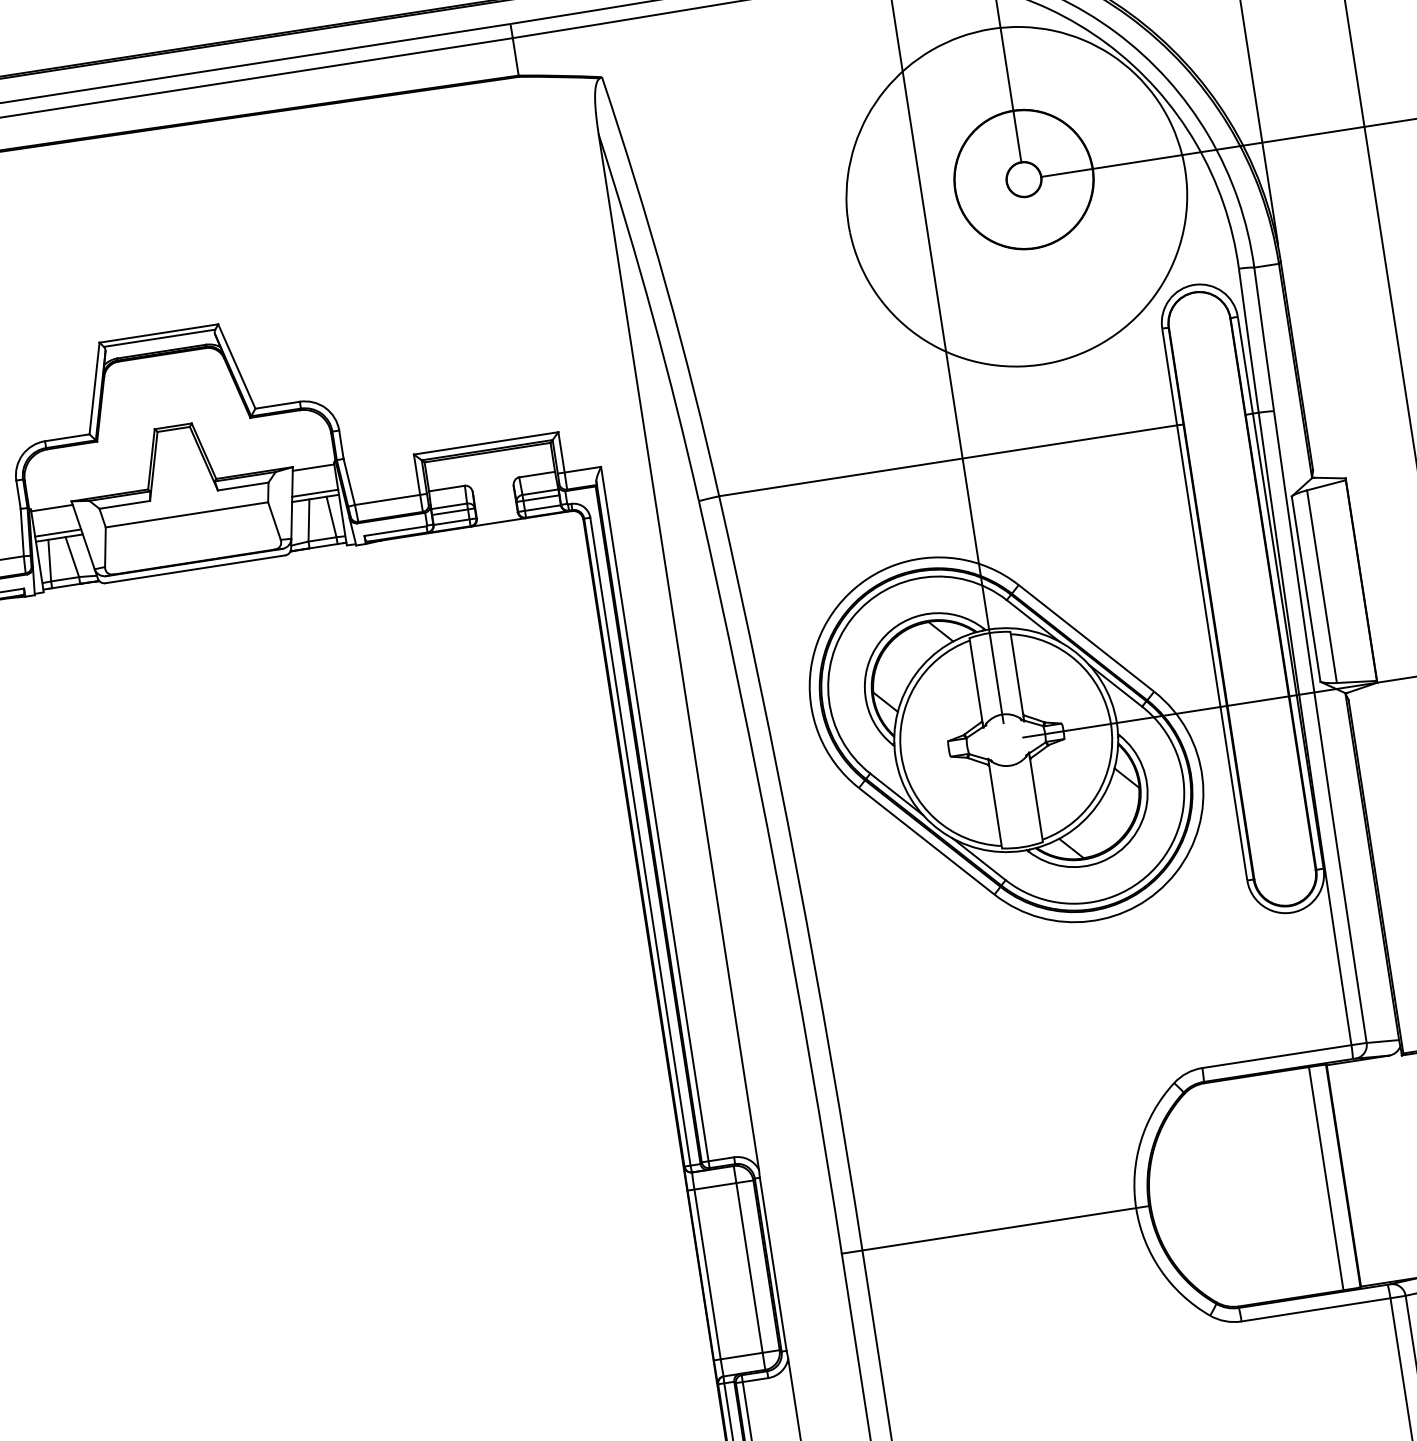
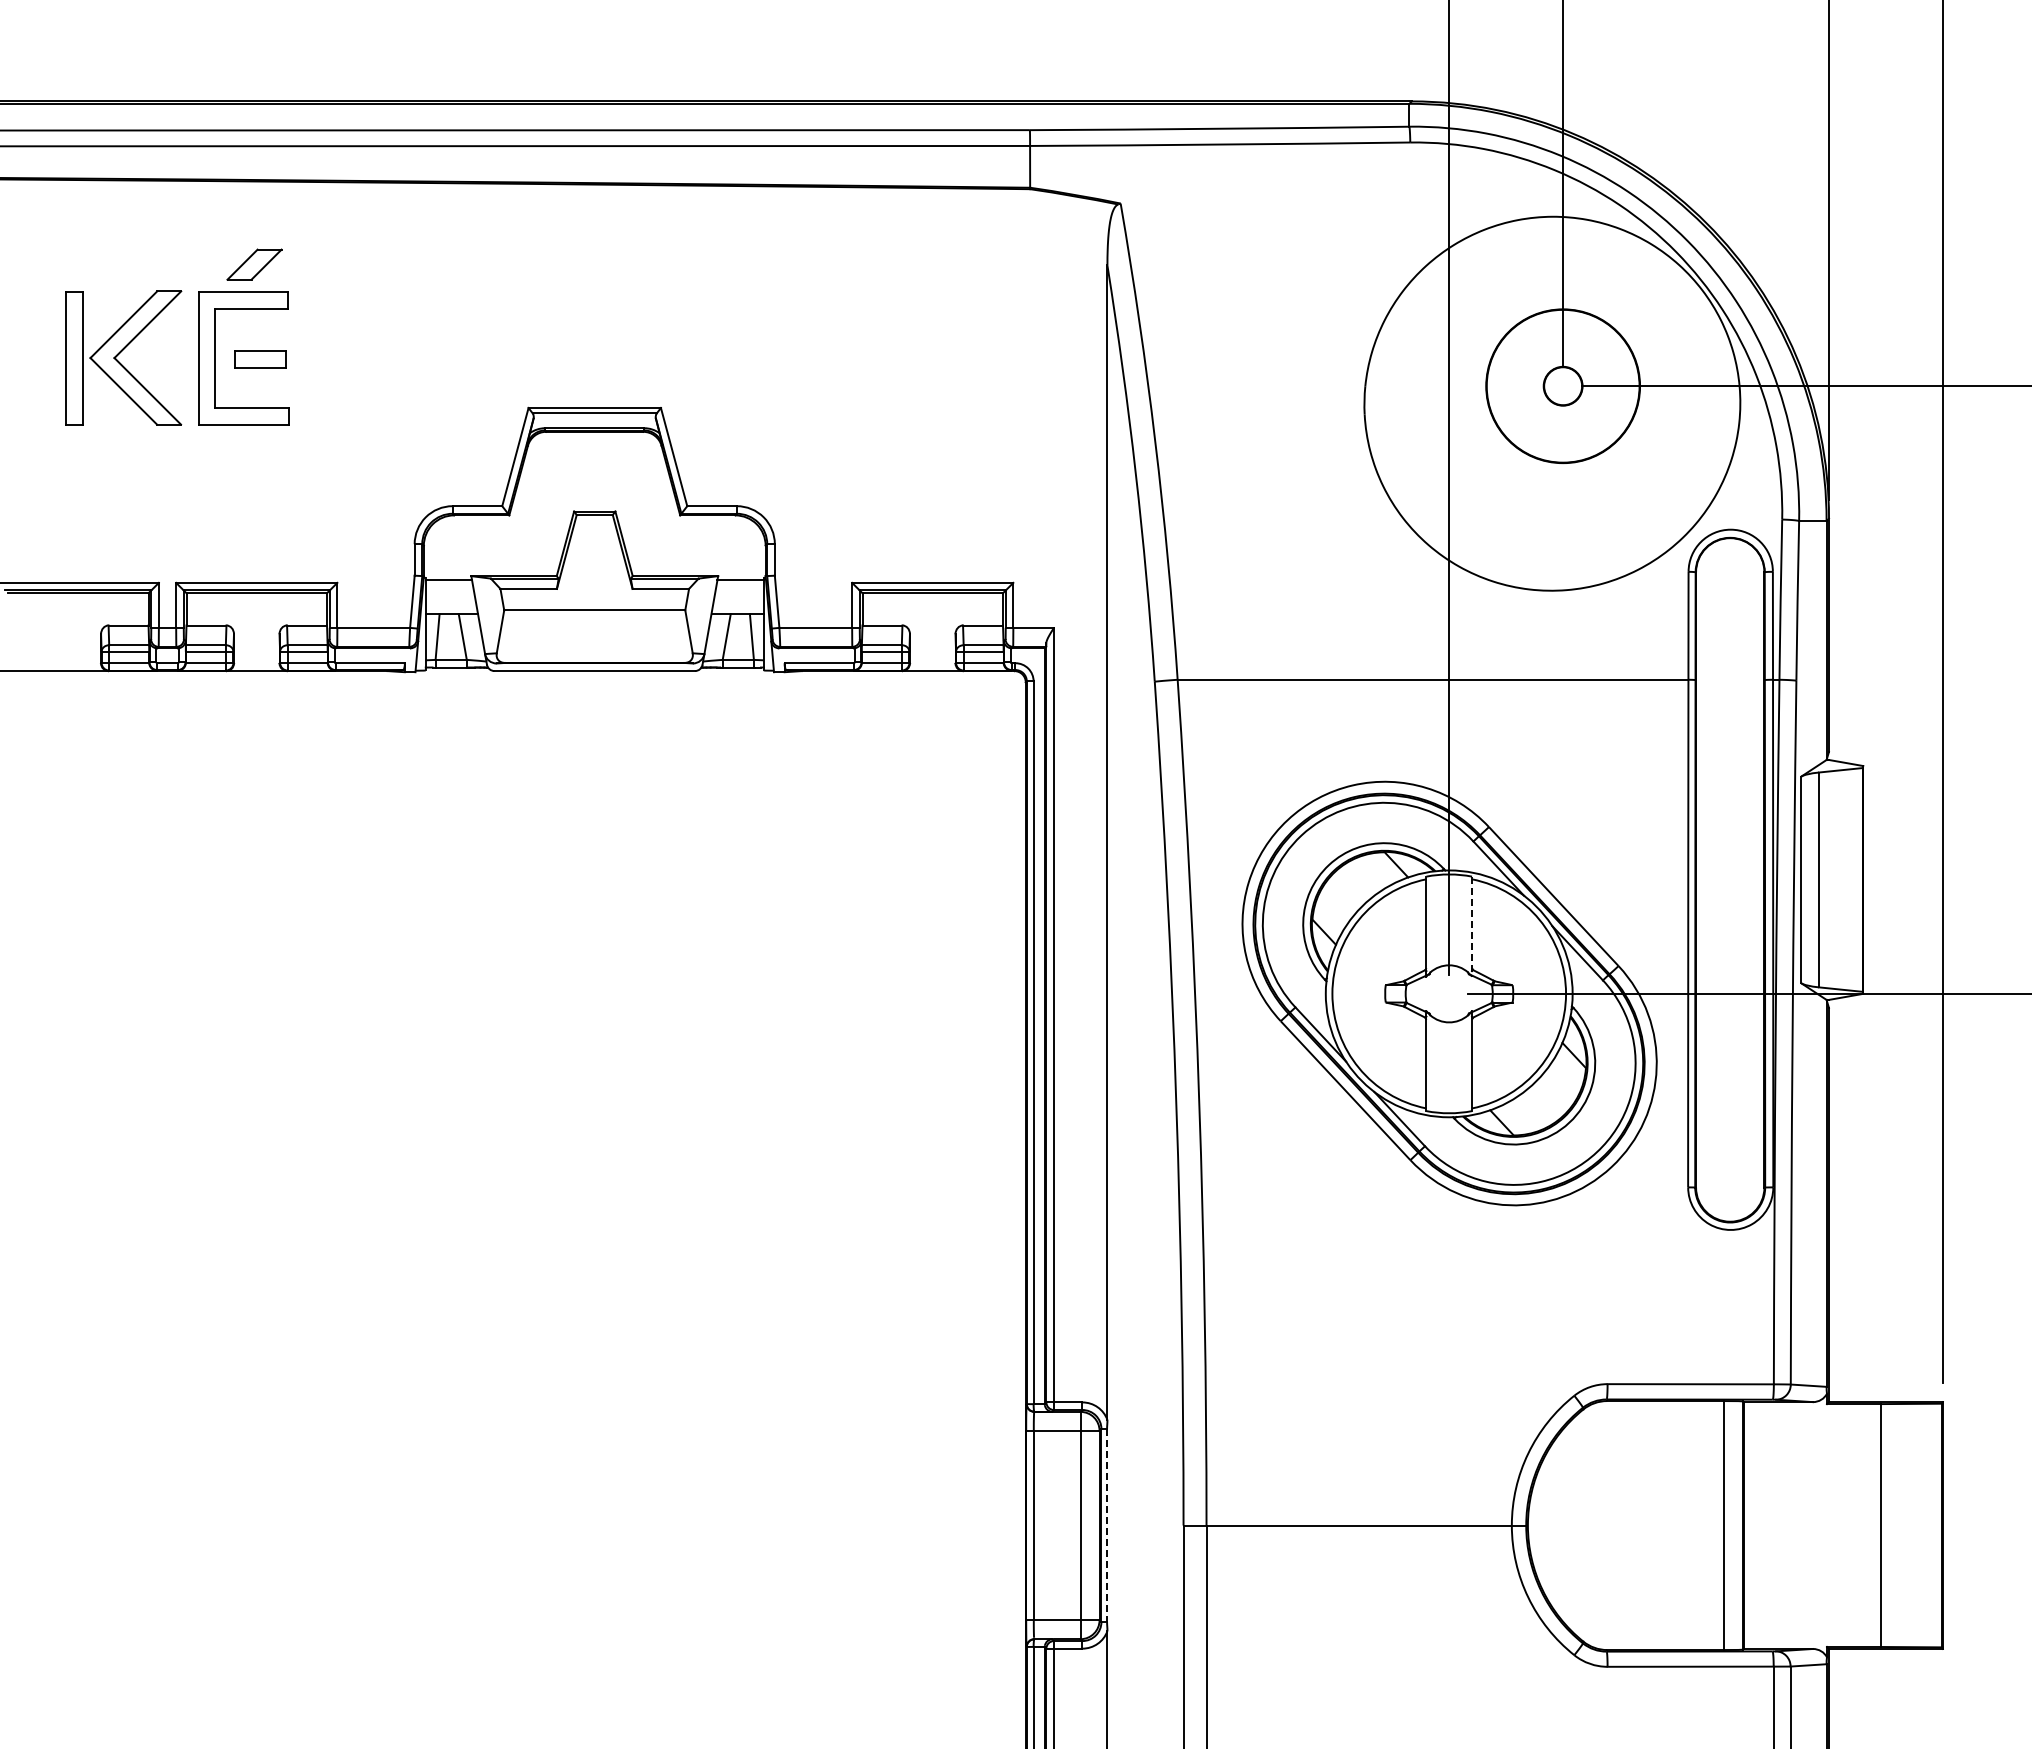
line: (314, 493) -> (737, 608), removed
line: (58, 533) -> (451, 608), removed
line: (1017, 676) -> (1472, 926), solid -> dashed
line: (773, 1264) -> (1107, 1525), solid -> dashed

